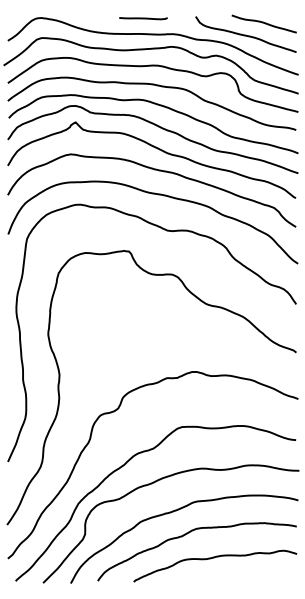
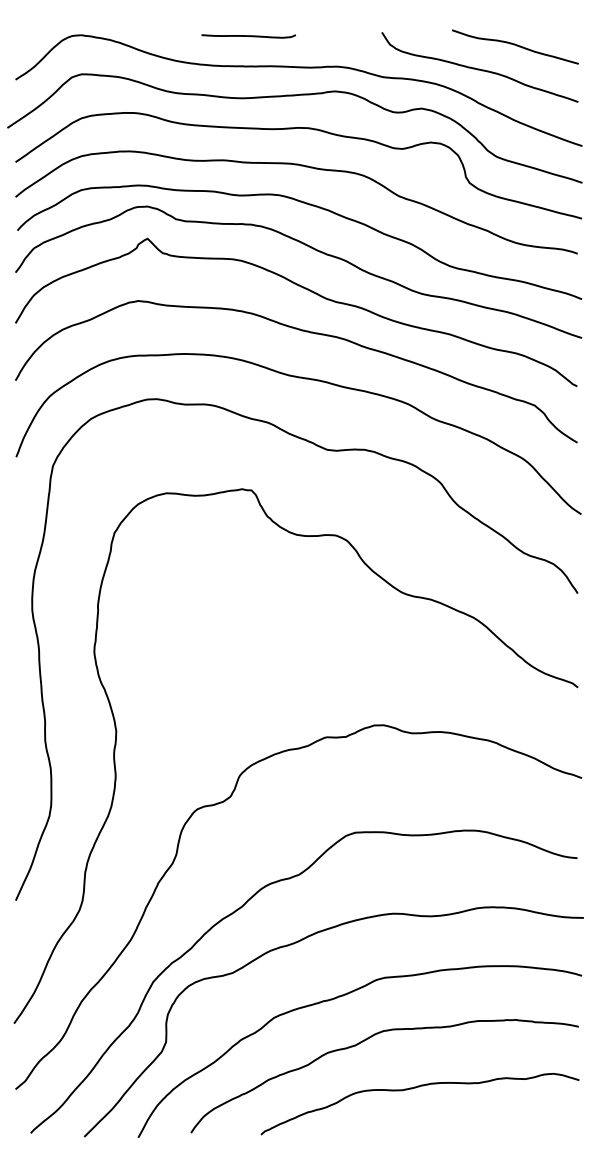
line: (143, 18) -> (248, 36), moved

